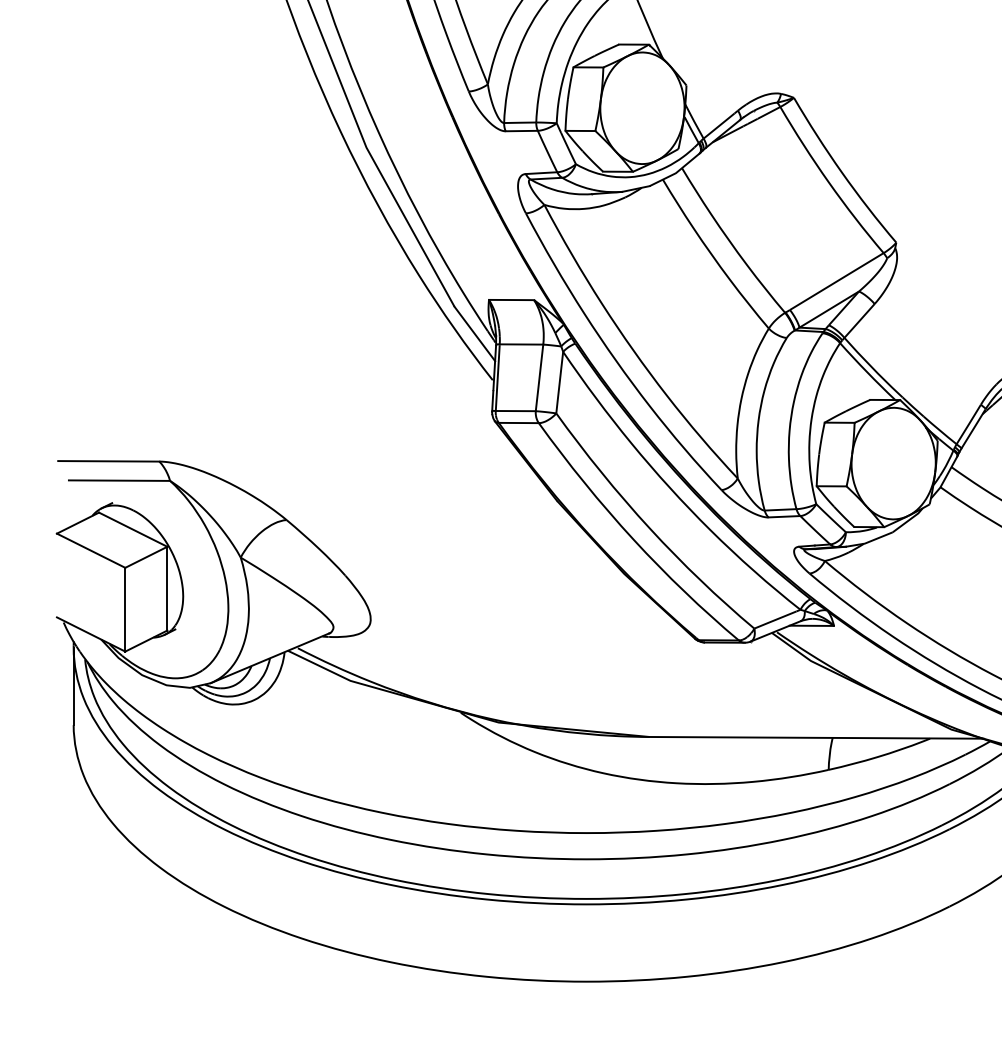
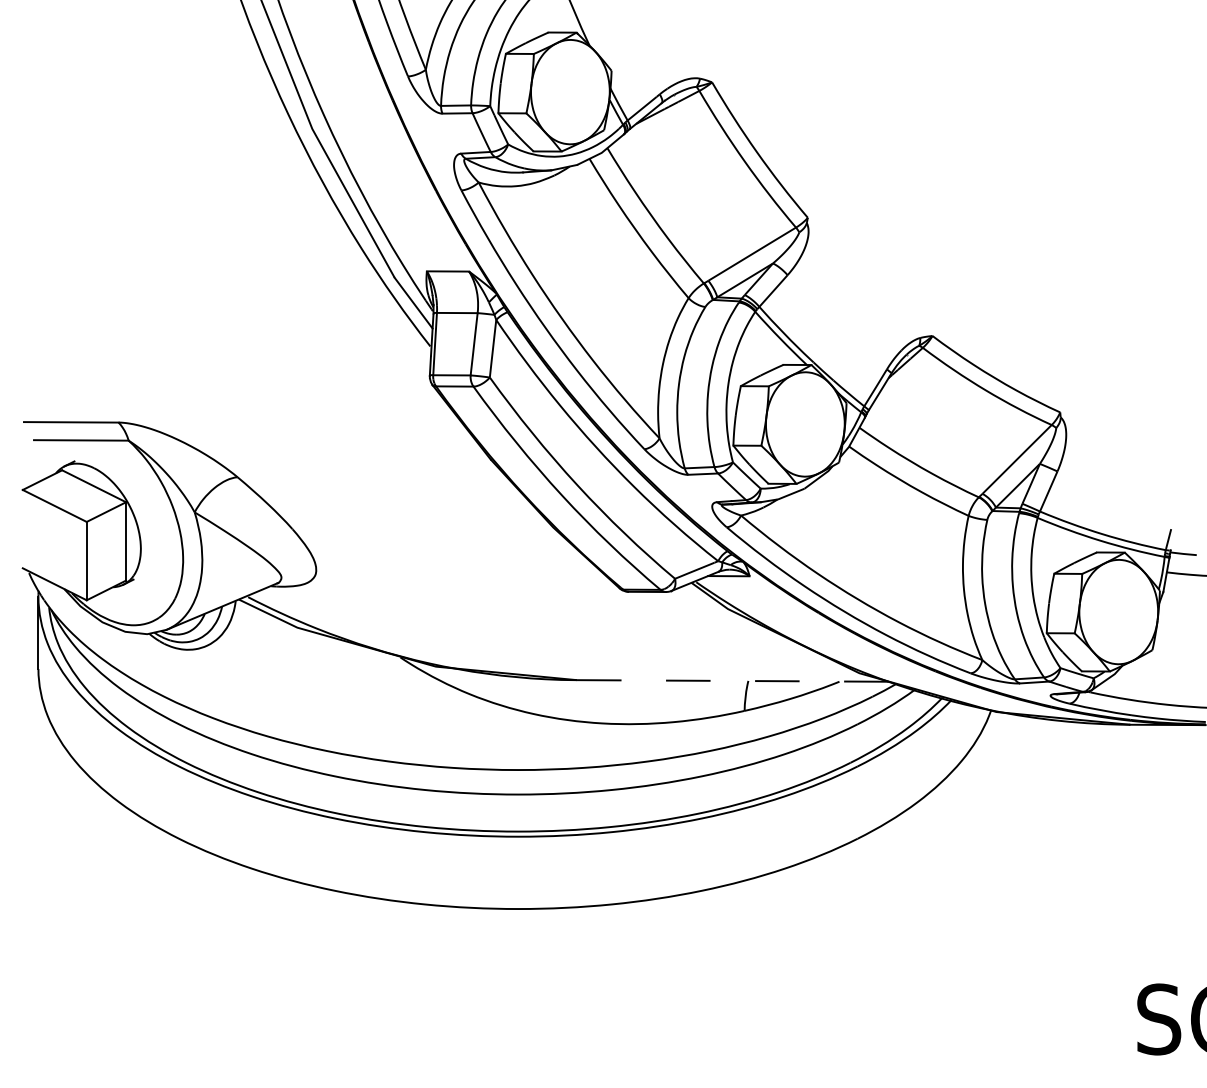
line: (816, 737) -> (733, 680), solid -> dashed

